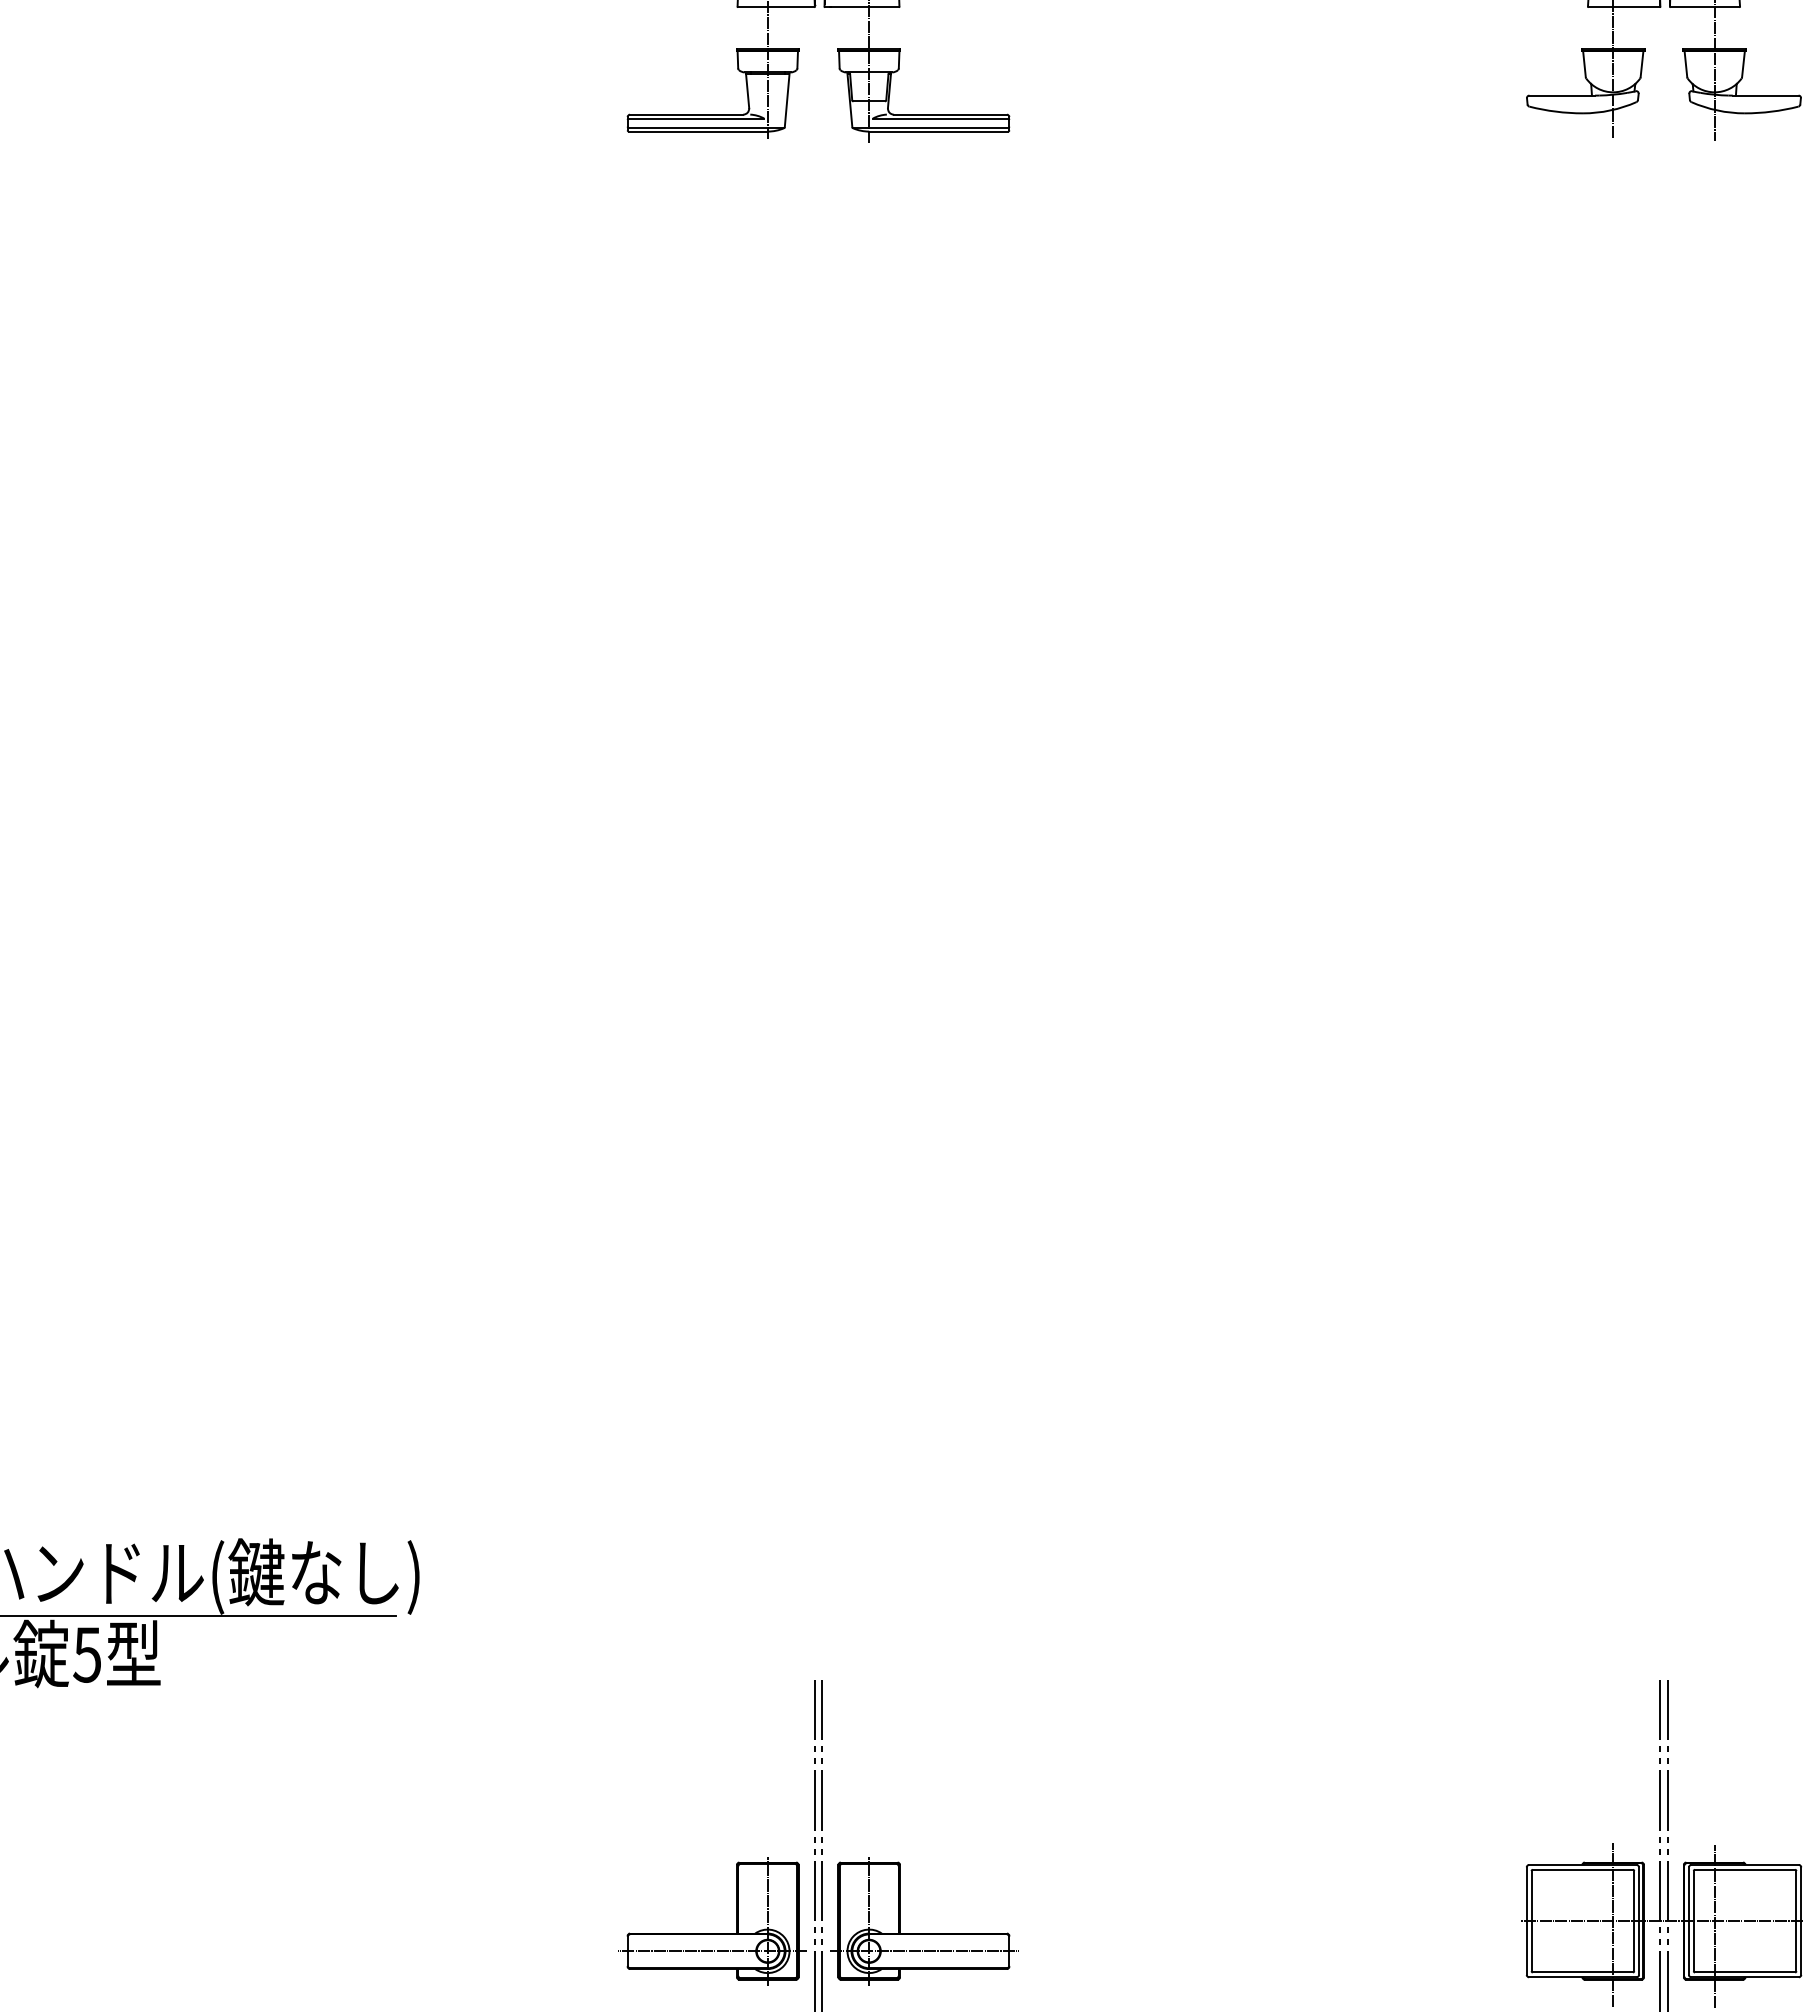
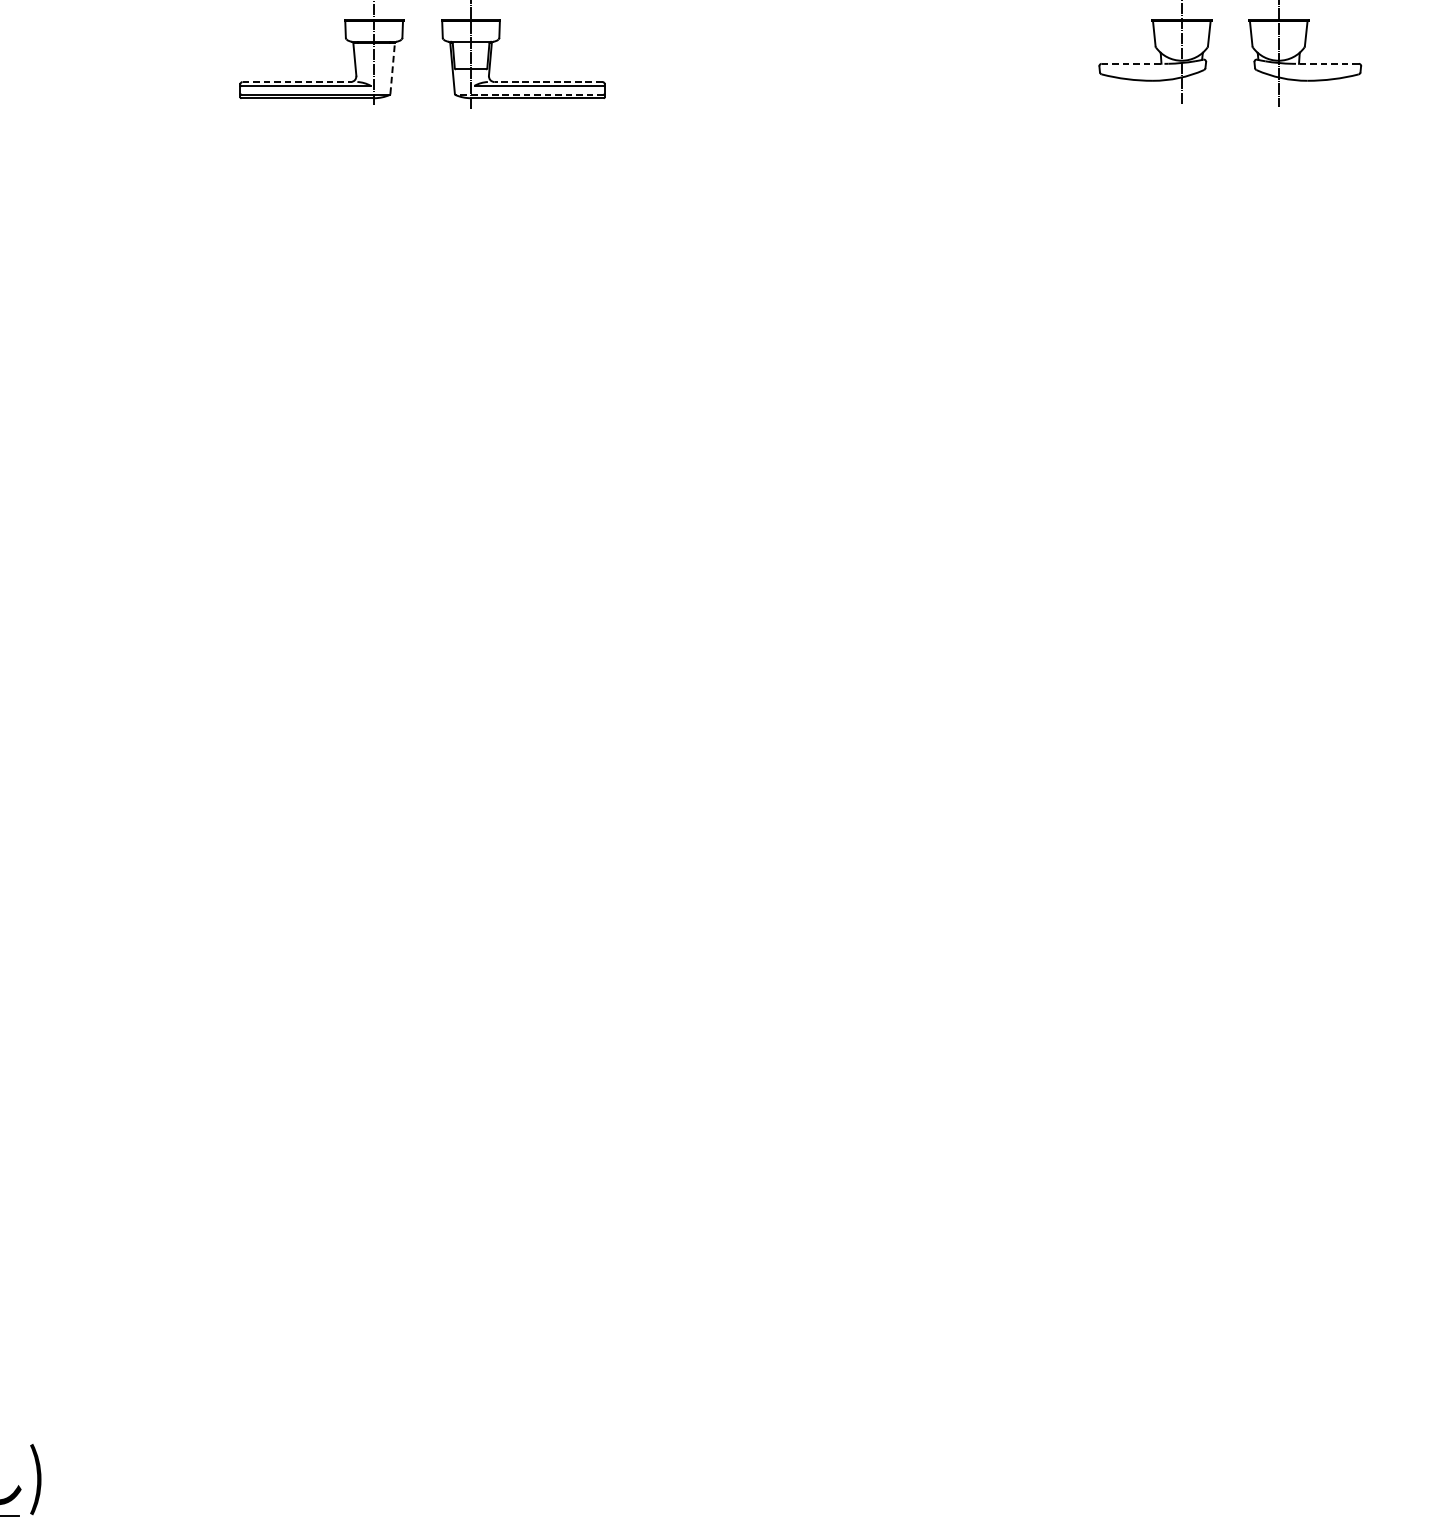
line: (1562, 95) -> (1133, 63), solid -> dashed
line: (1765, 95) -> (1327, 63), solid -> dashed
line: (787, 100) -> (392, 68), solid -> dashed
line: (686, 114) -> (296, 81), solid -> dashed
line: (949, 114) -> (547, 81), solid -> dashed
line: (930, 127) -> (529, 94), solid -> dashed

